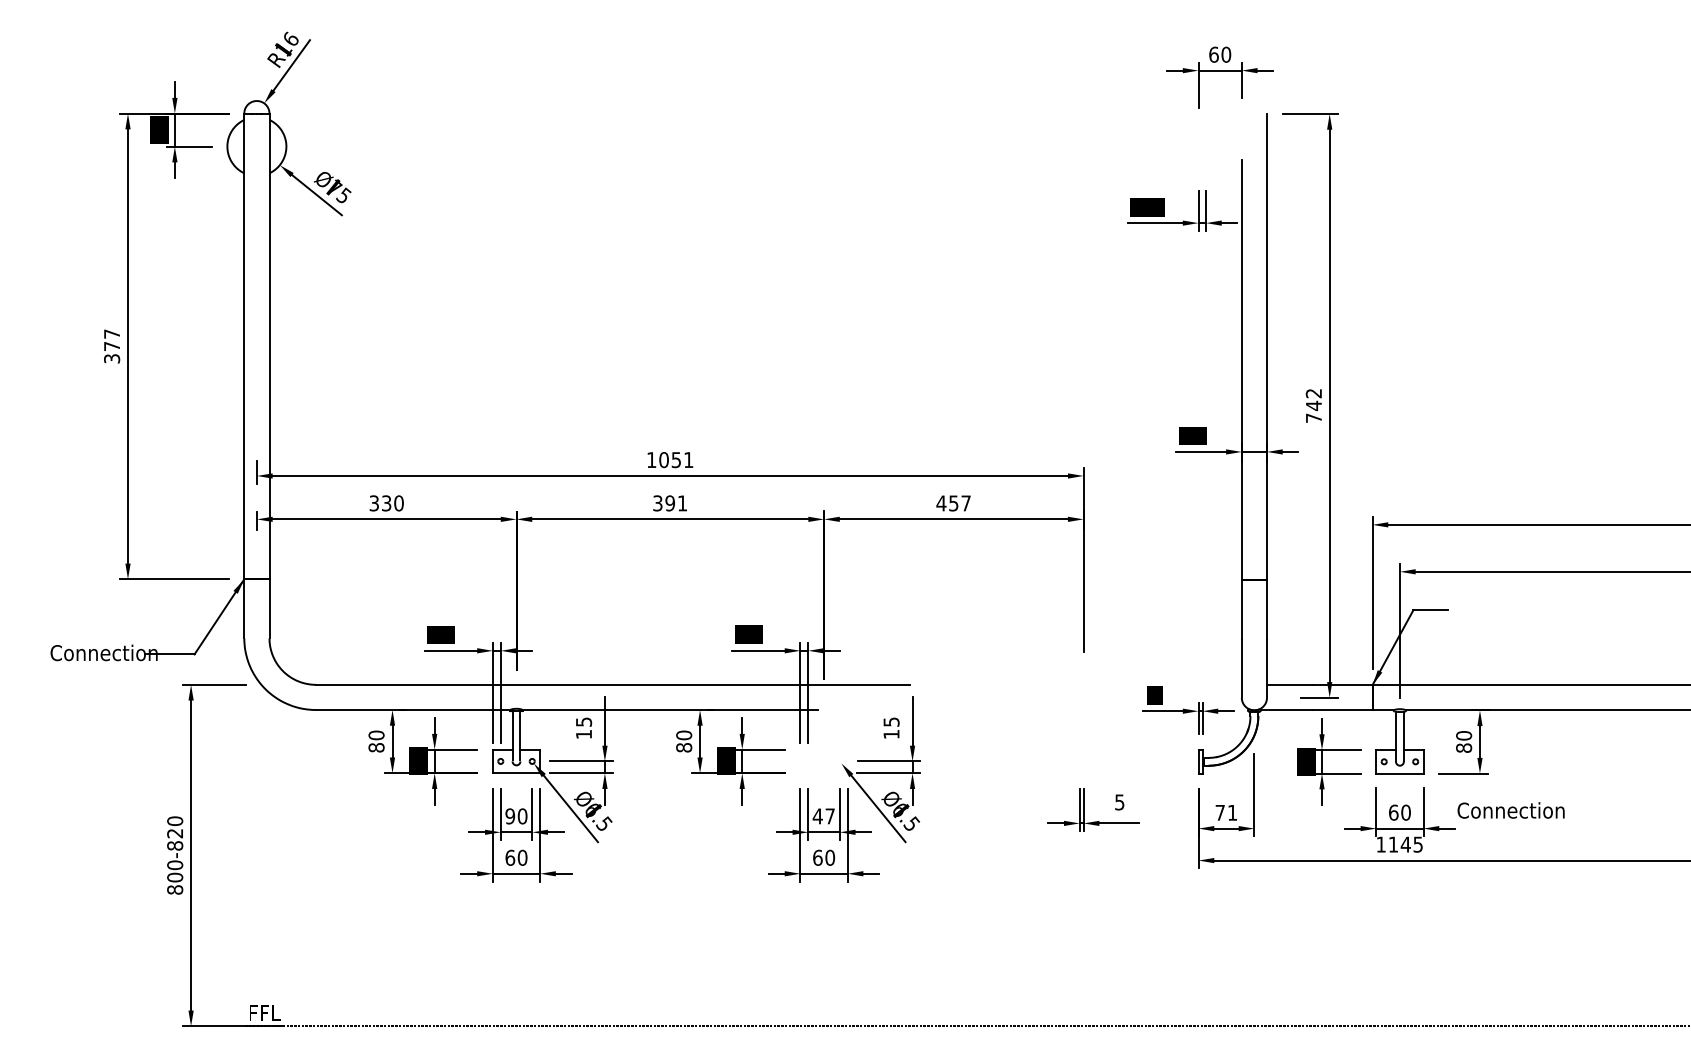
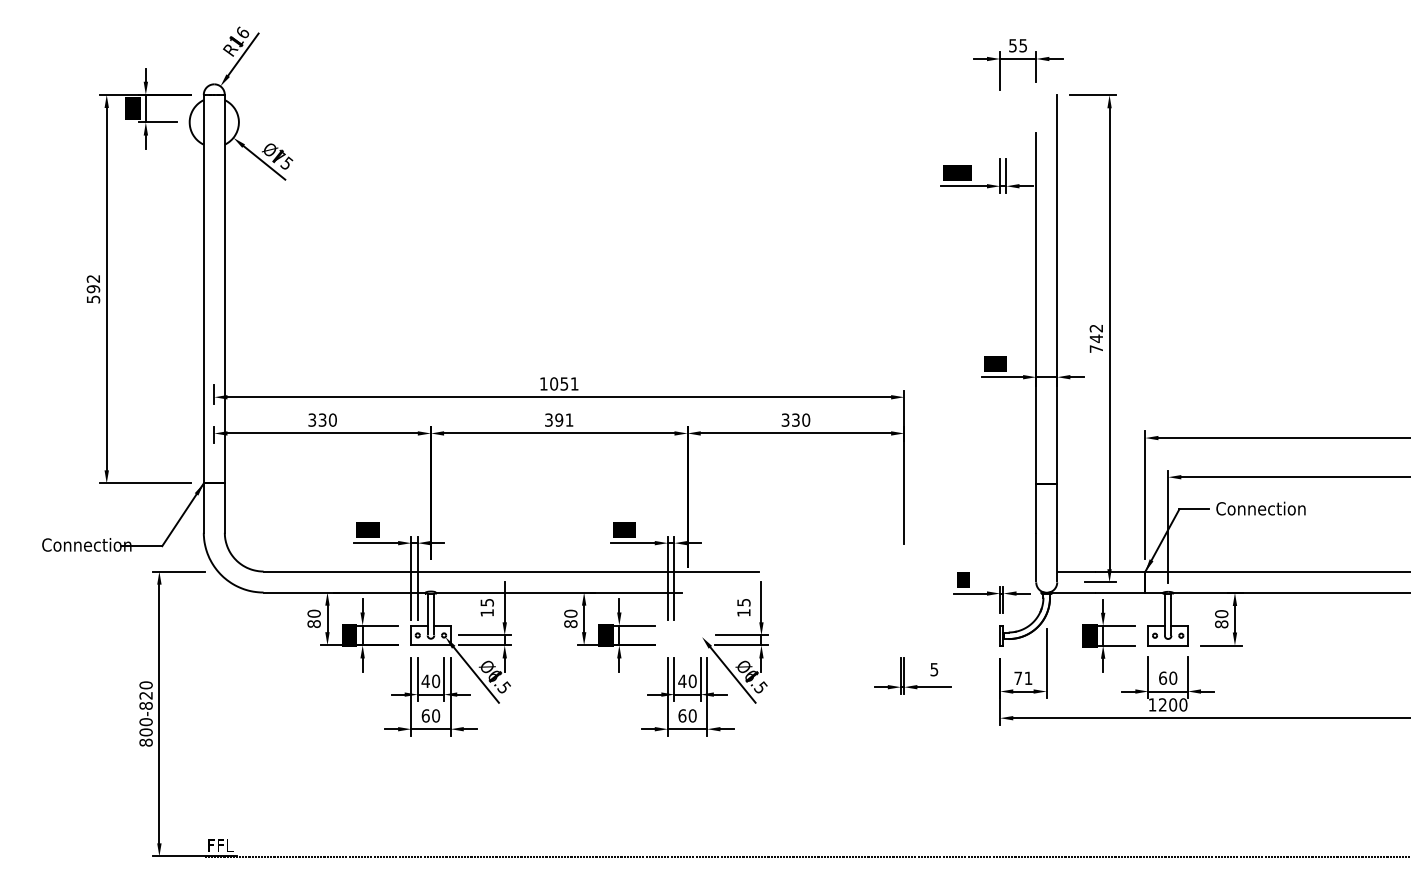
text: (1220, 54) -> (1018, 45), 60 -> 55
text: (112, 346) -> (93, 289), 377 -> 592
text: (953, 503) -> (795, 420), 457 -> 330
text: (1510, 810) -> (1260, 508), moved
text: (510, 816) -> (425, 681), 90 -> 40
text: (830, 816) -> (692, 681), 47 -> 40
text: (1405, 844) -> (1172, 704), 1145 -> 1200

